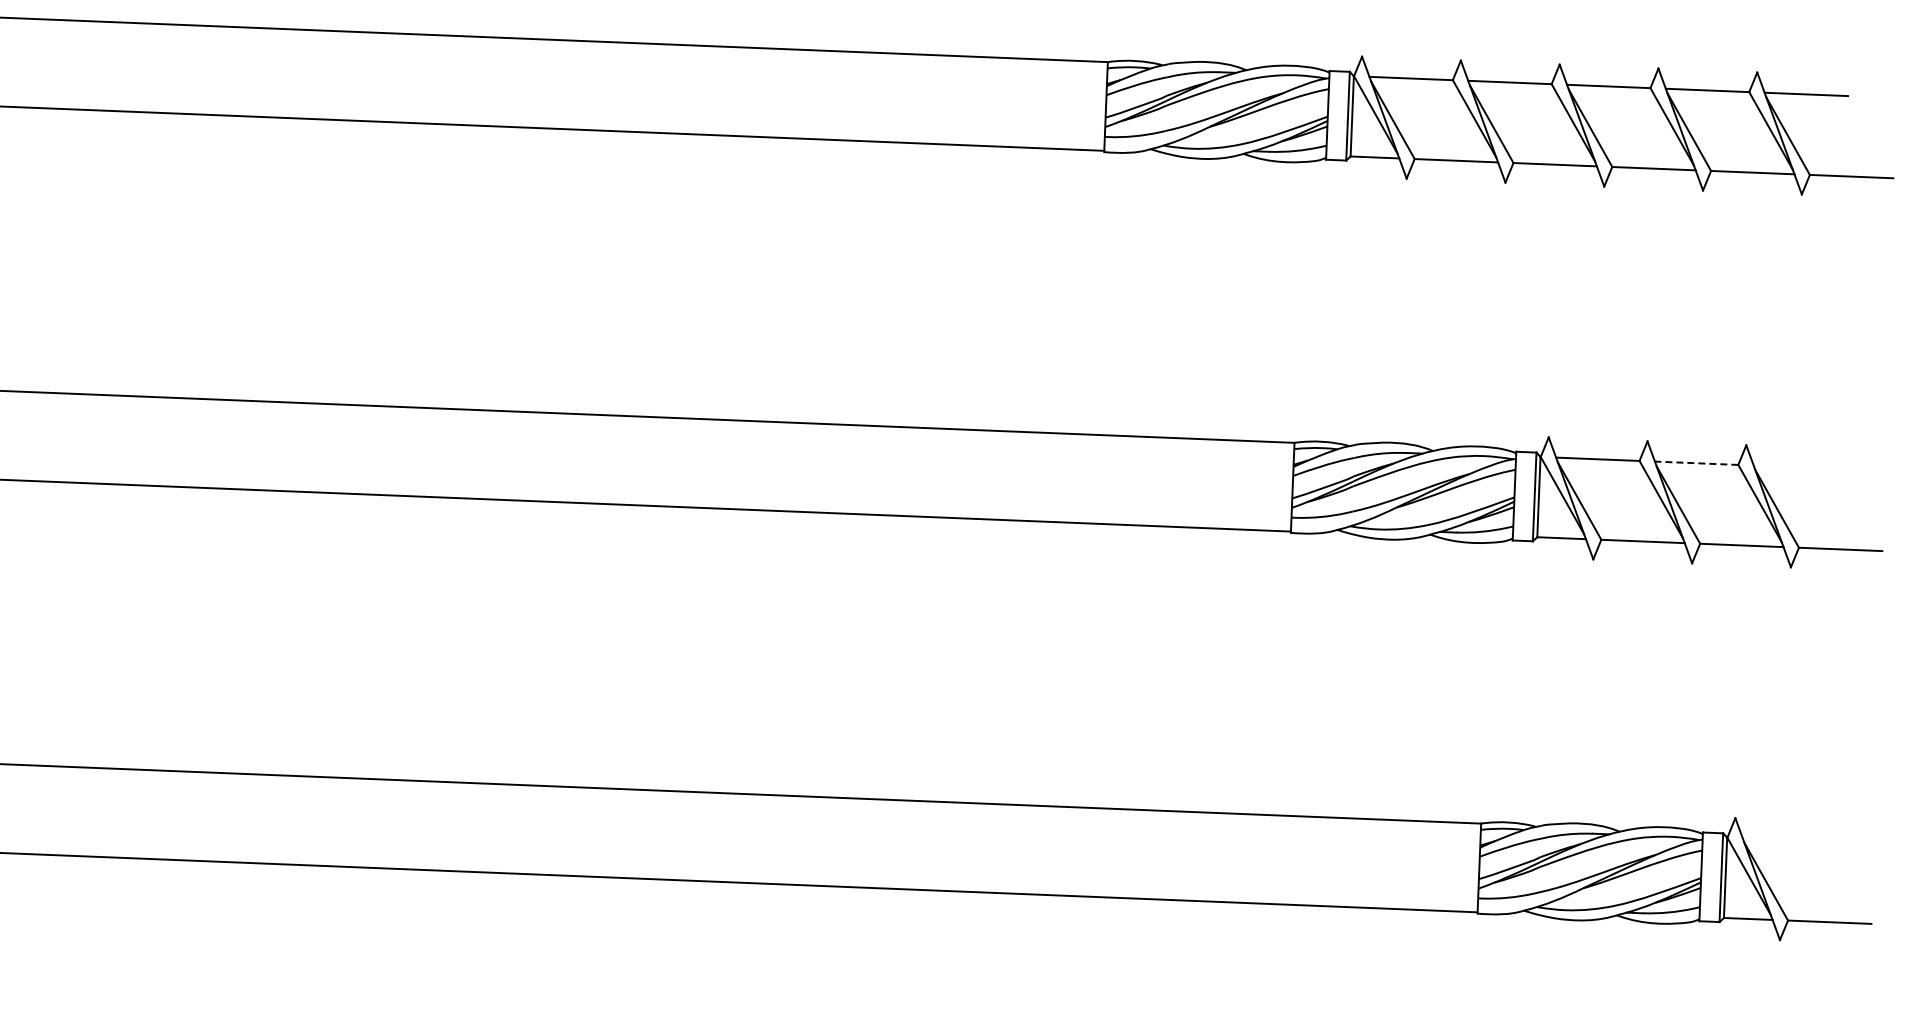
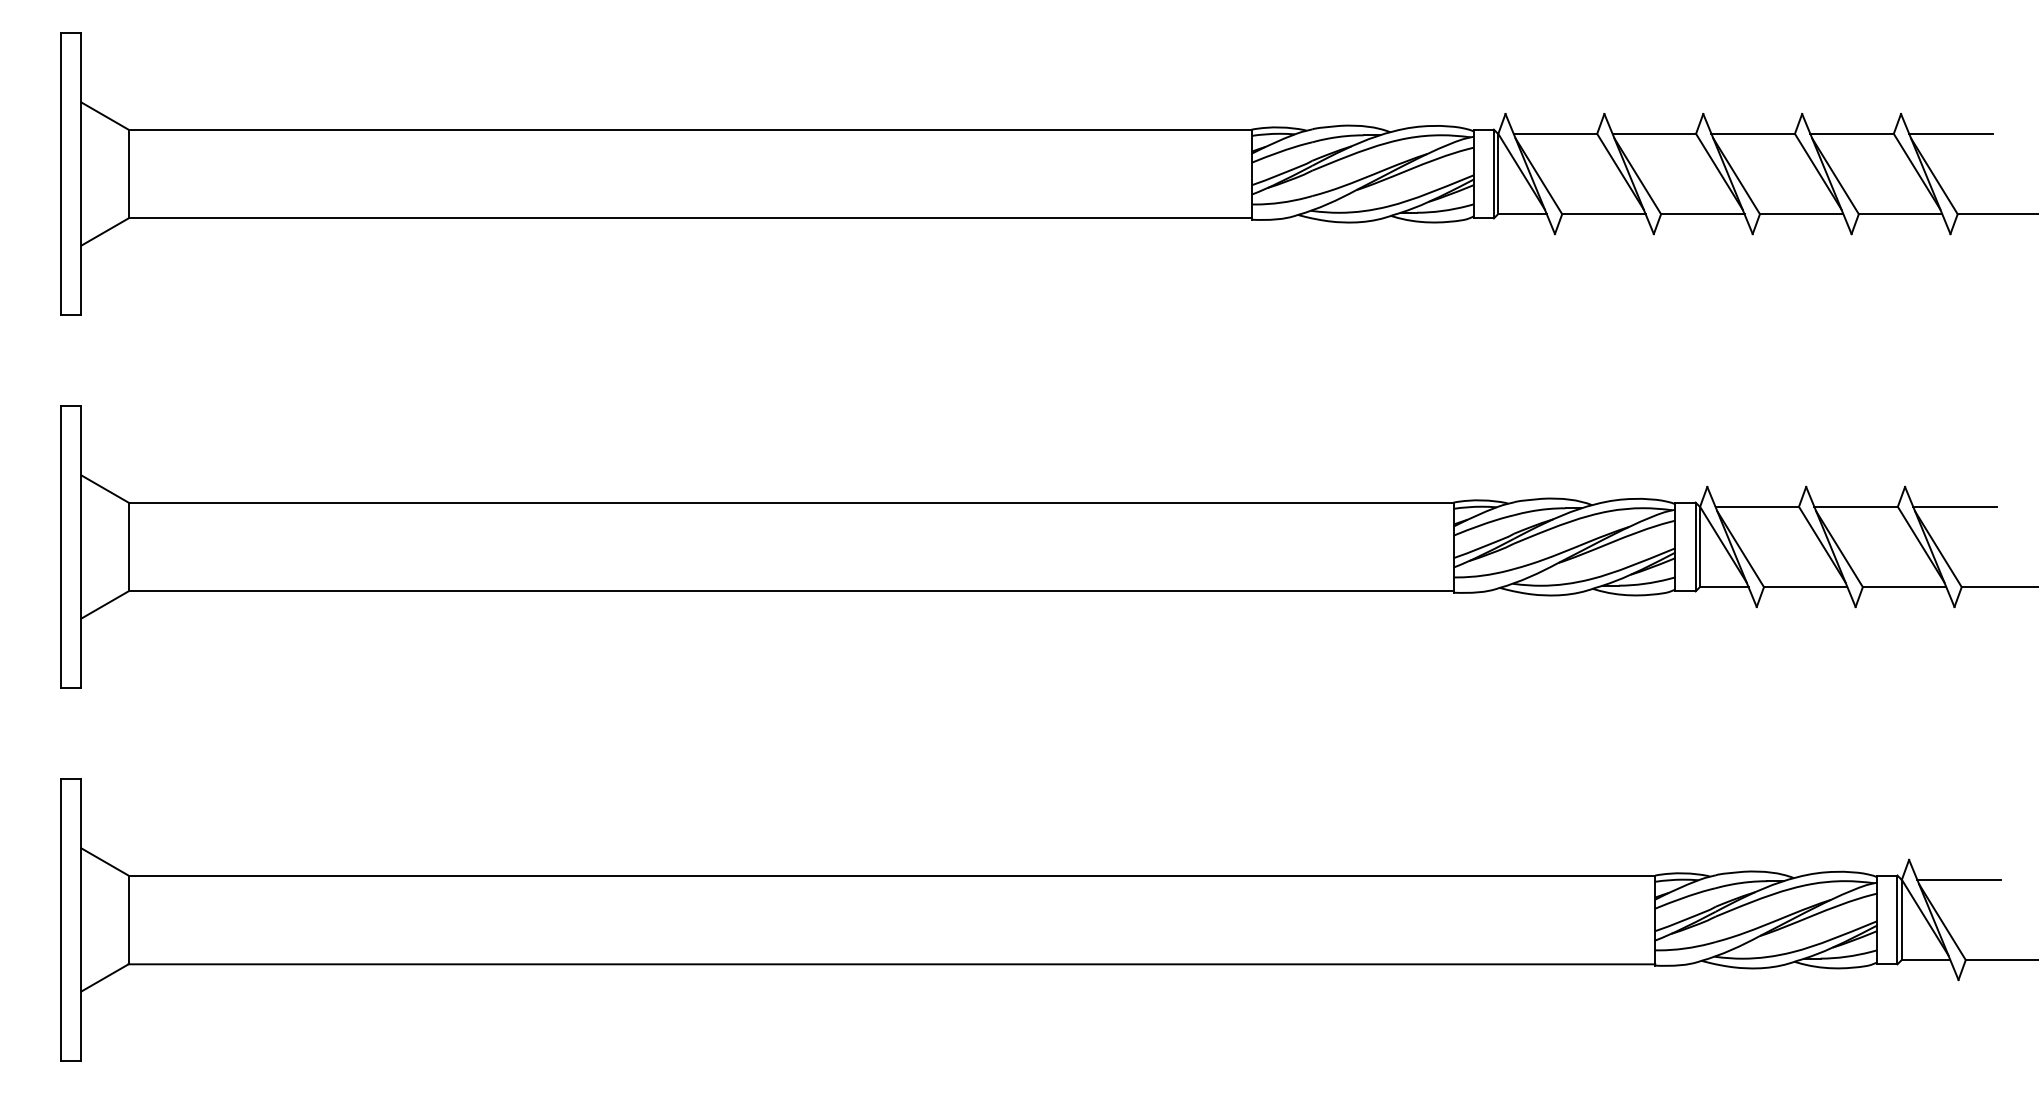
line: (1697, 462) -> (1856, 506), dashed -> solid
line: (1794, 466) -> (1954, 506), added
line: (1783, 839) -> (1958, 879), added

